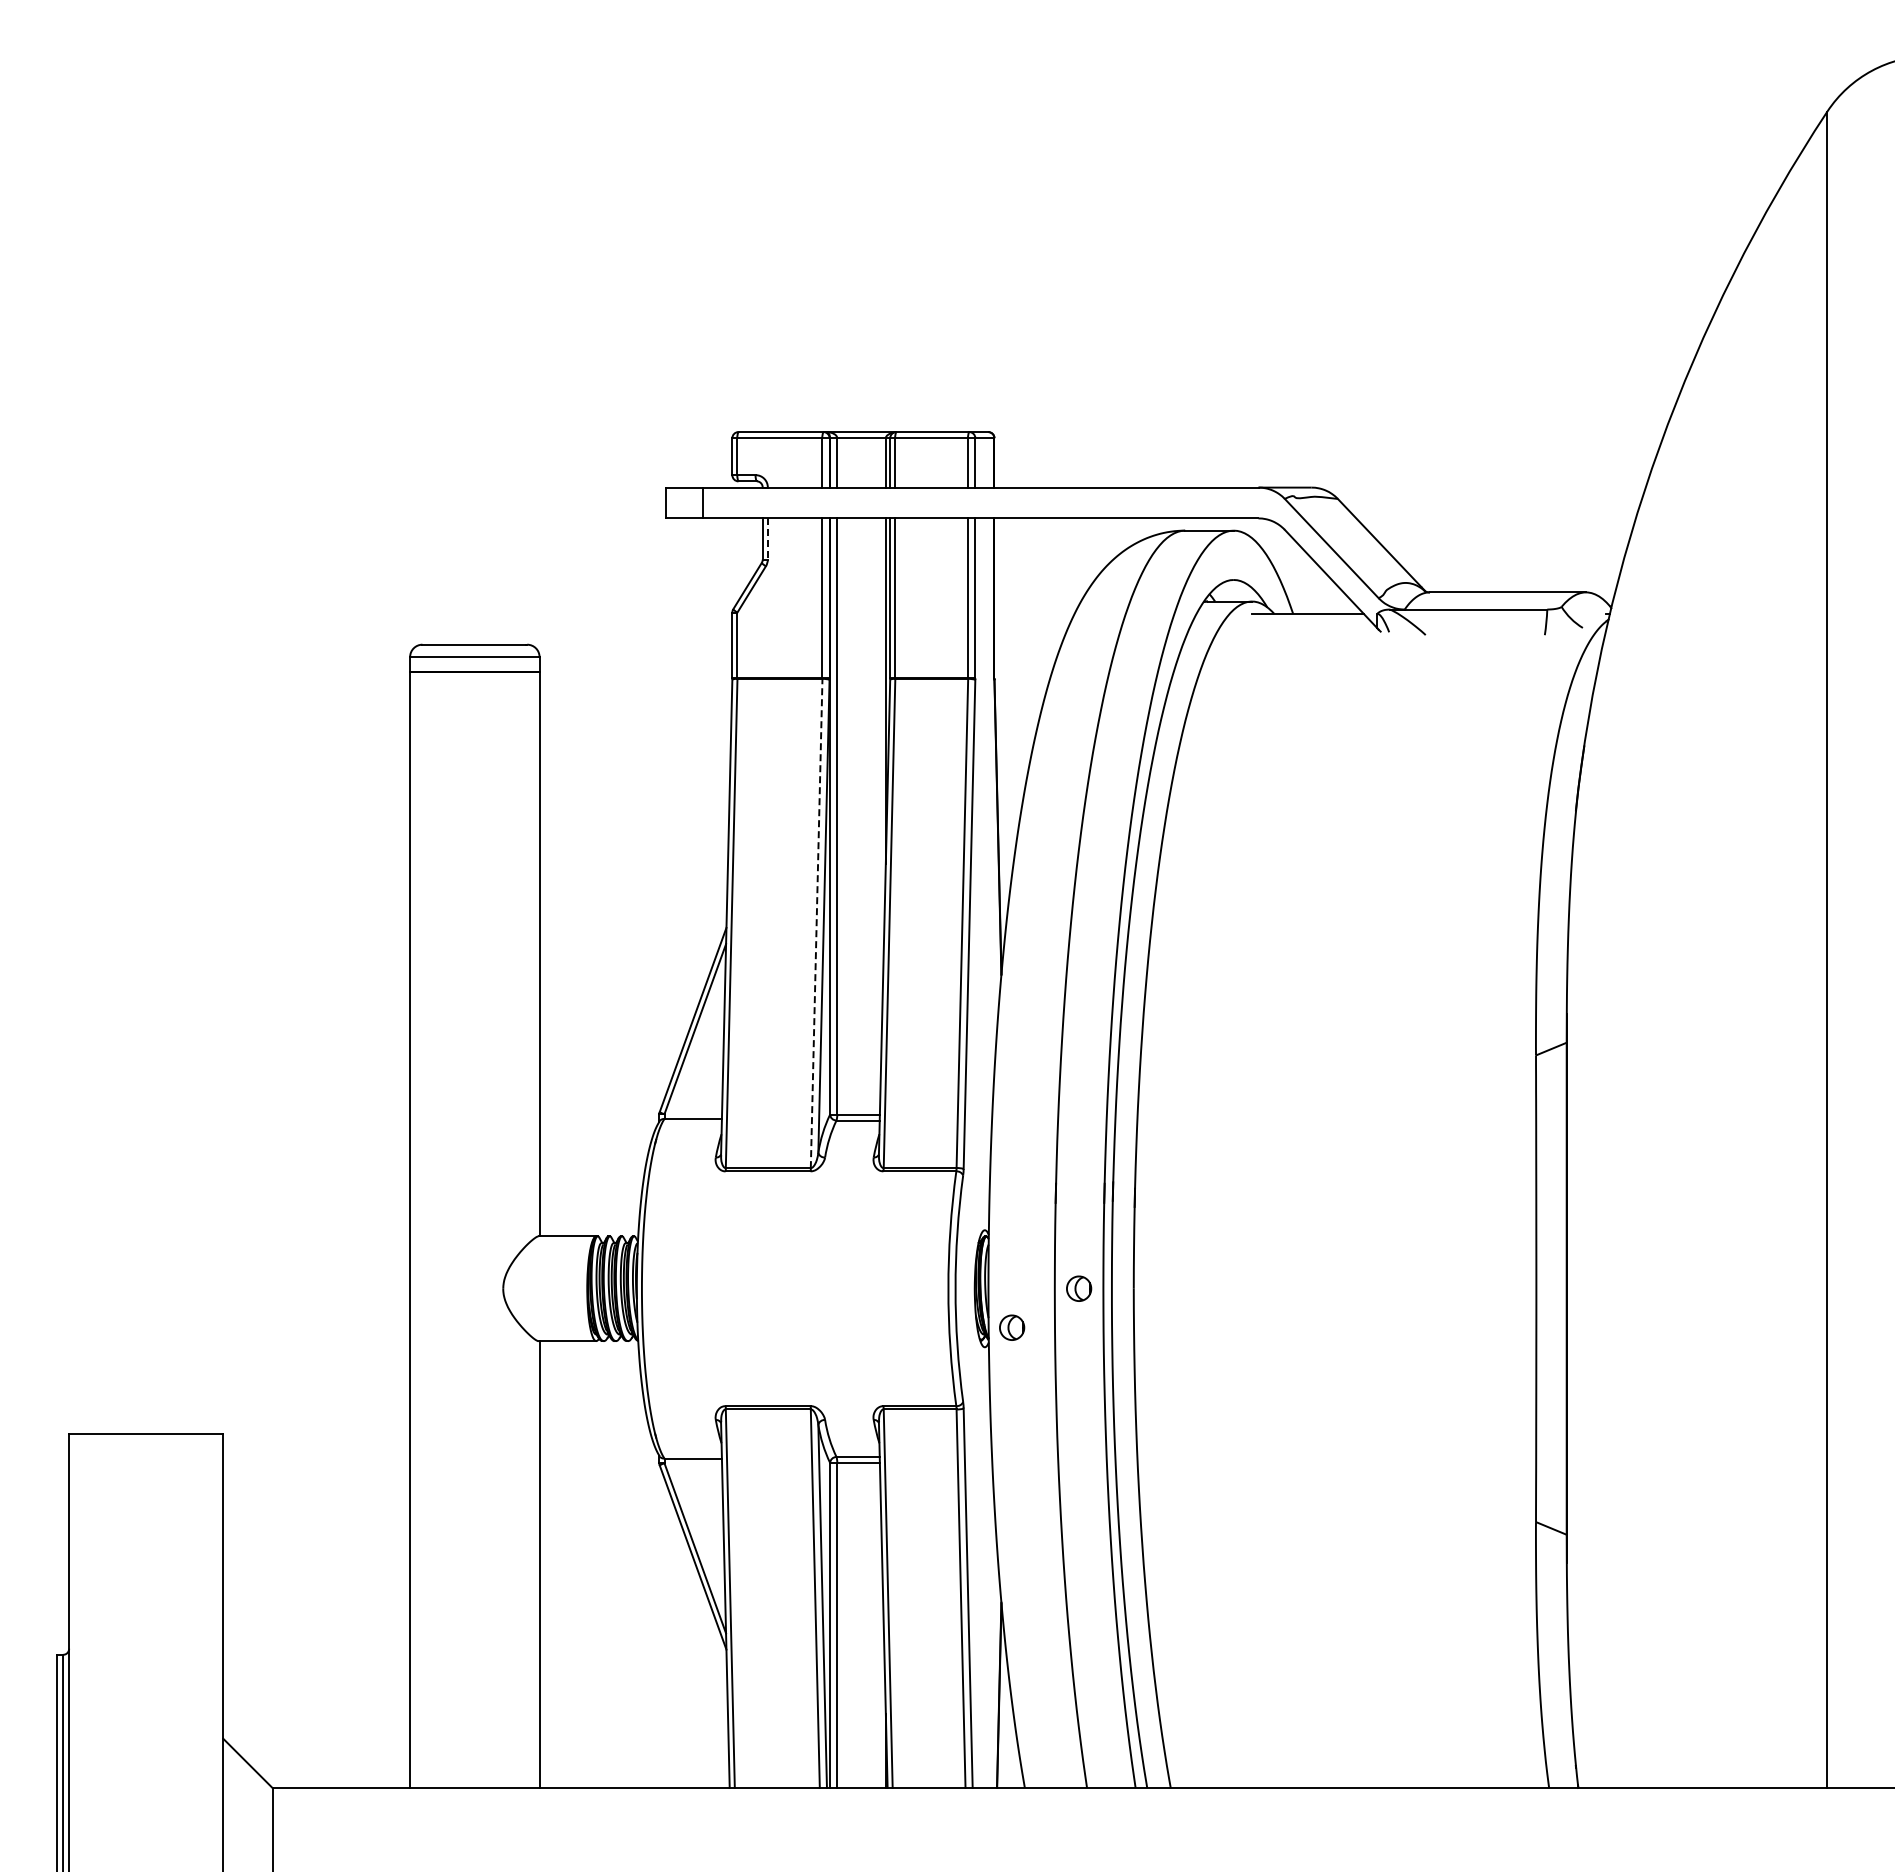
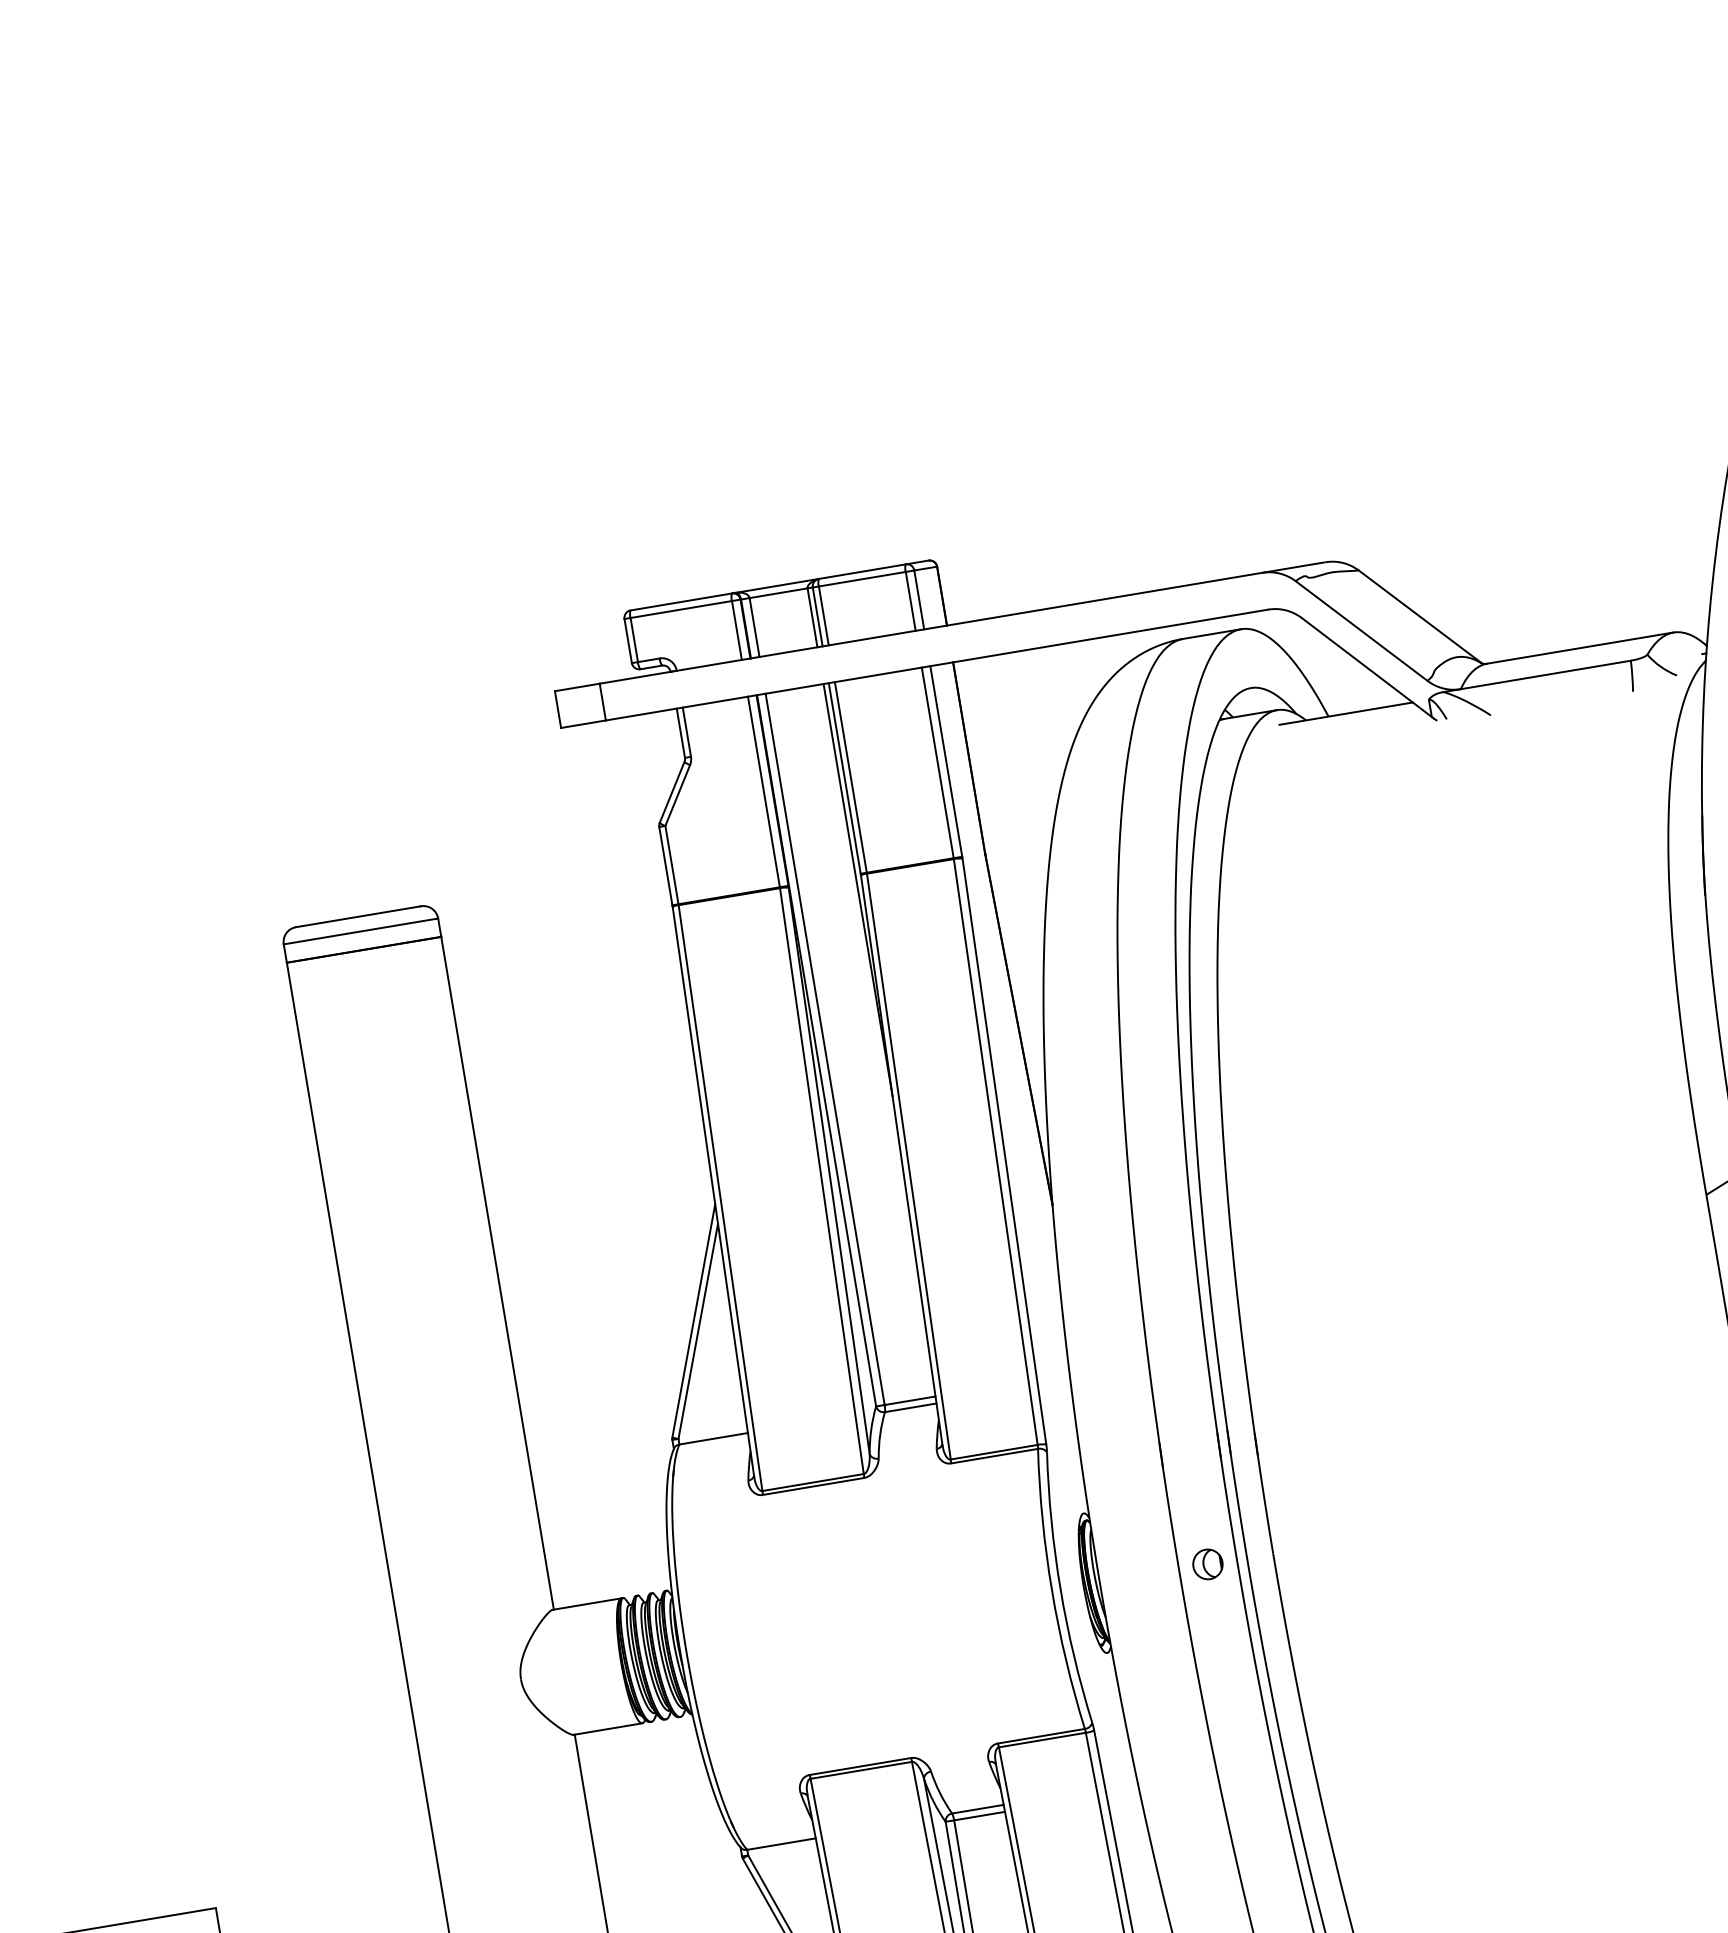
line: (767, 539) -> (686, 732), dashed -> solid
line: (816, 923) -> (821, 1181), dashed -> solid
part: (1012, 1327) -> (1136, 1623), removed

